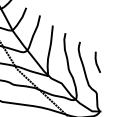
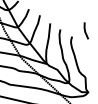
line: (96, 61) -> (85, 30), moved

